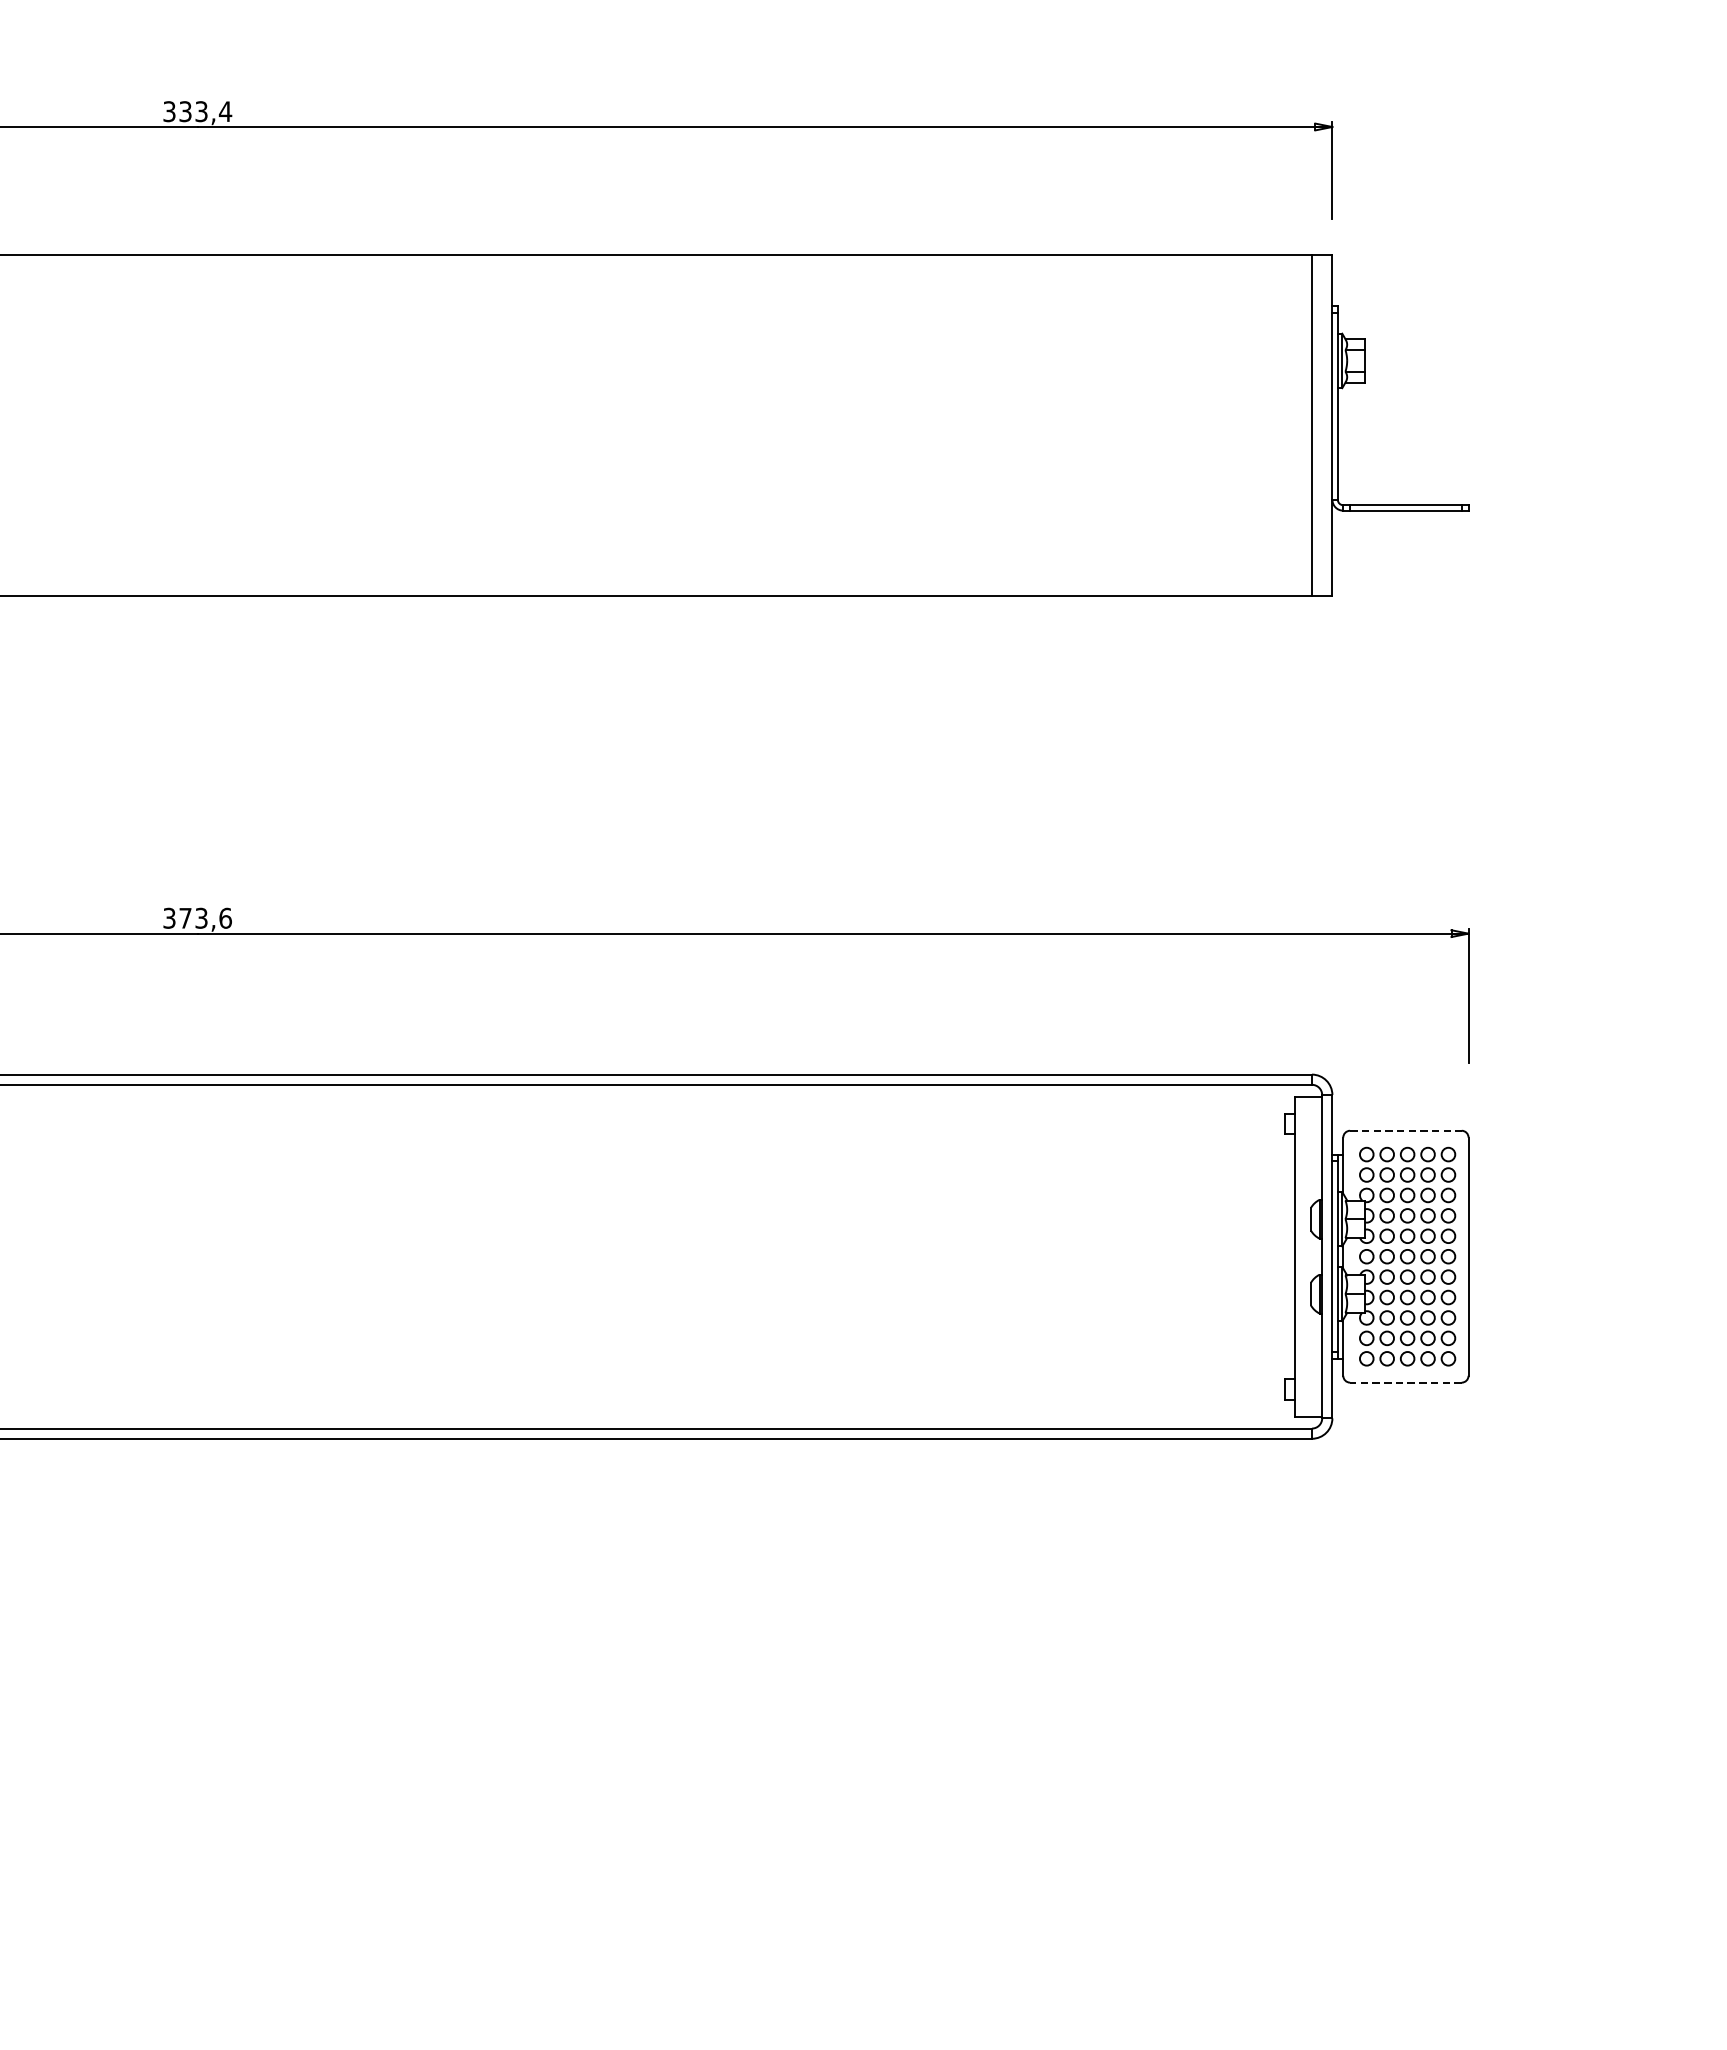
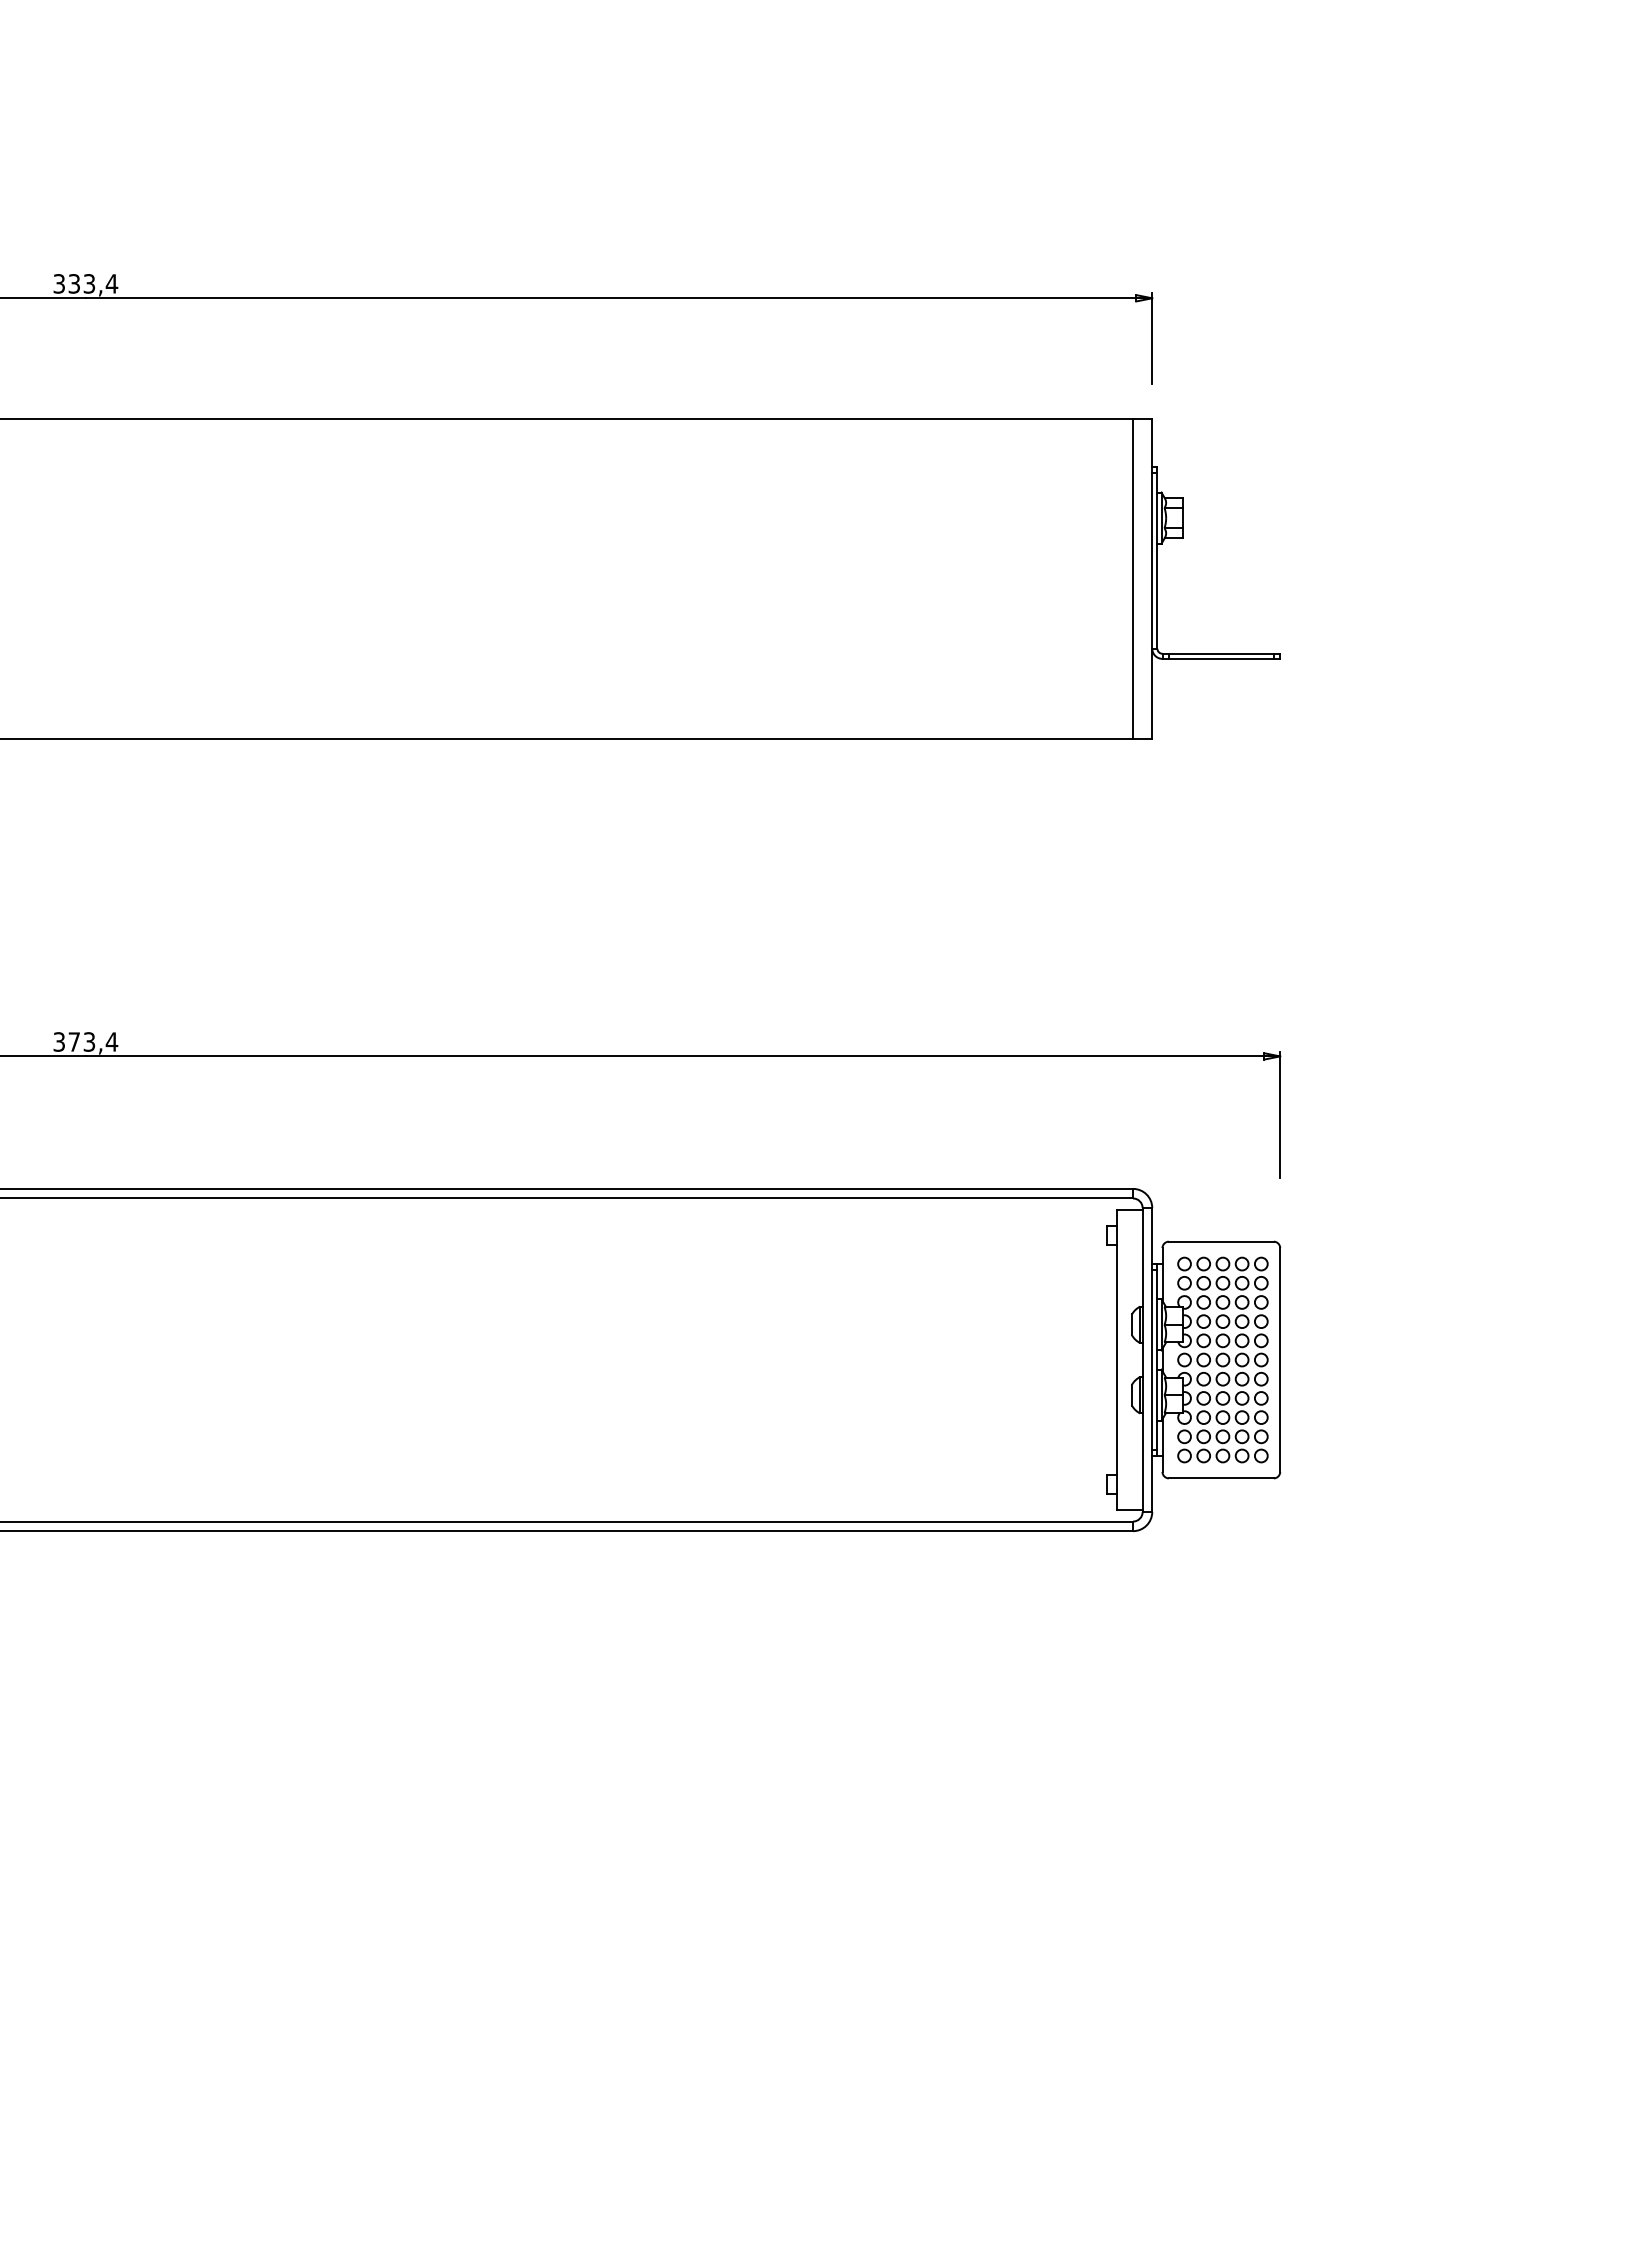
text: (225, 917) -> (111, 1041), 373,6 -> 373,4
line: (1406, 1130) -> (1221, 1241), dashed -> solid
line: (1405, 1382) -> (1220, 1478), dashed -> solid

